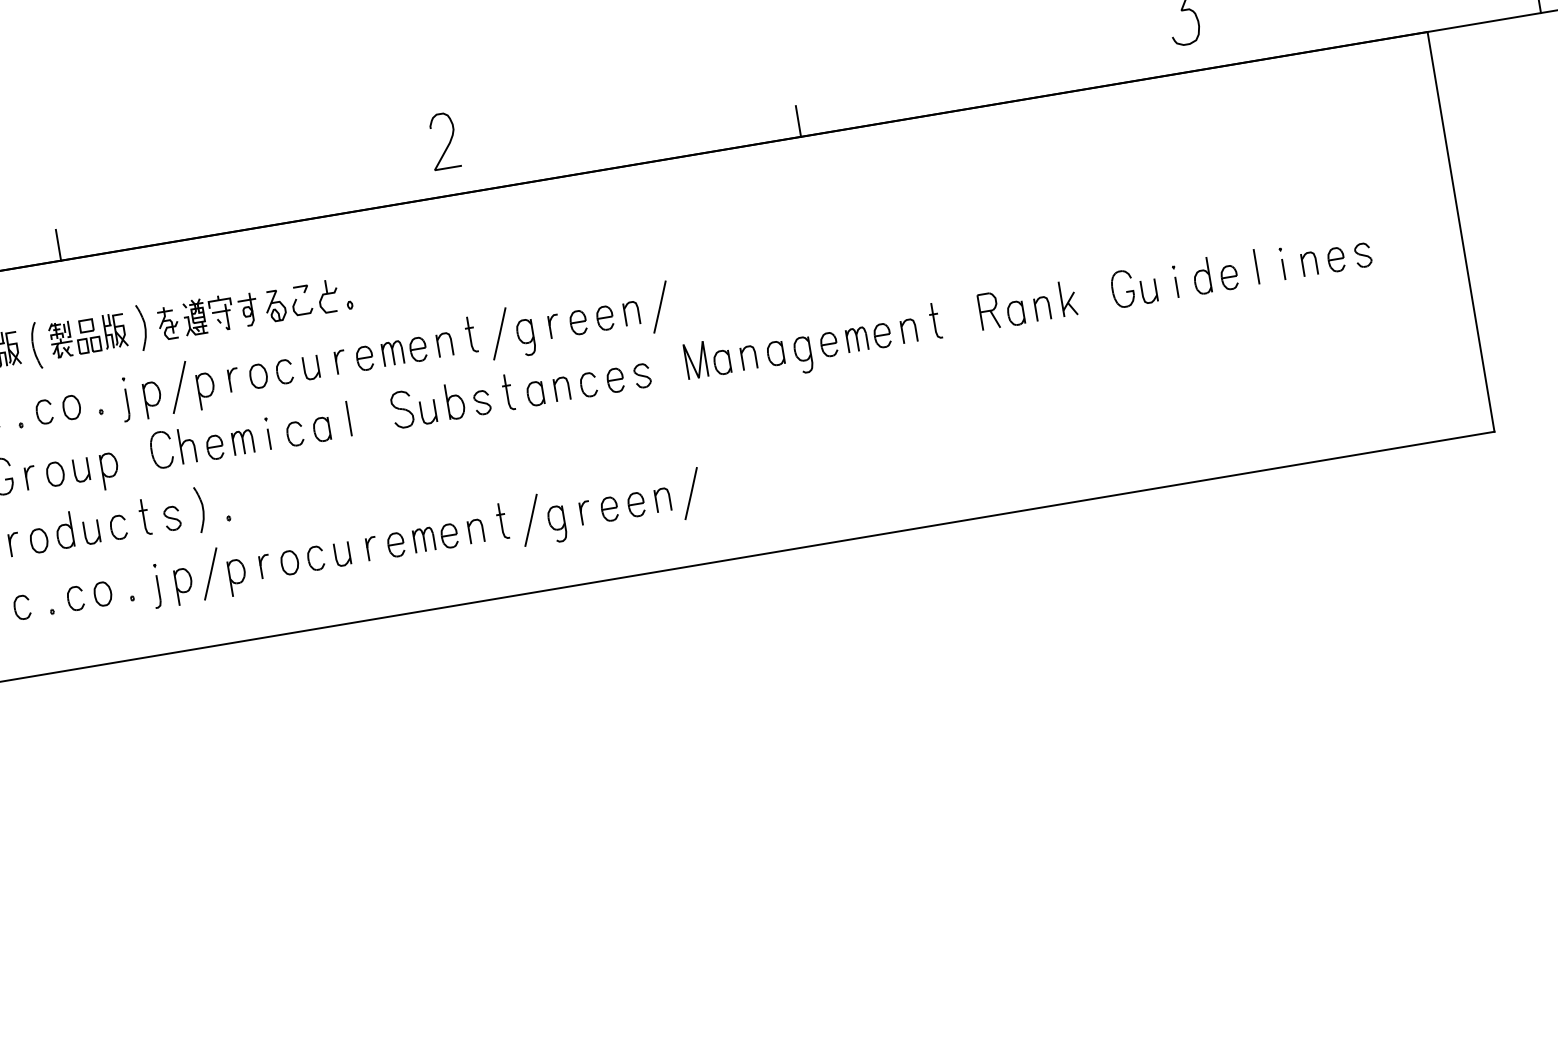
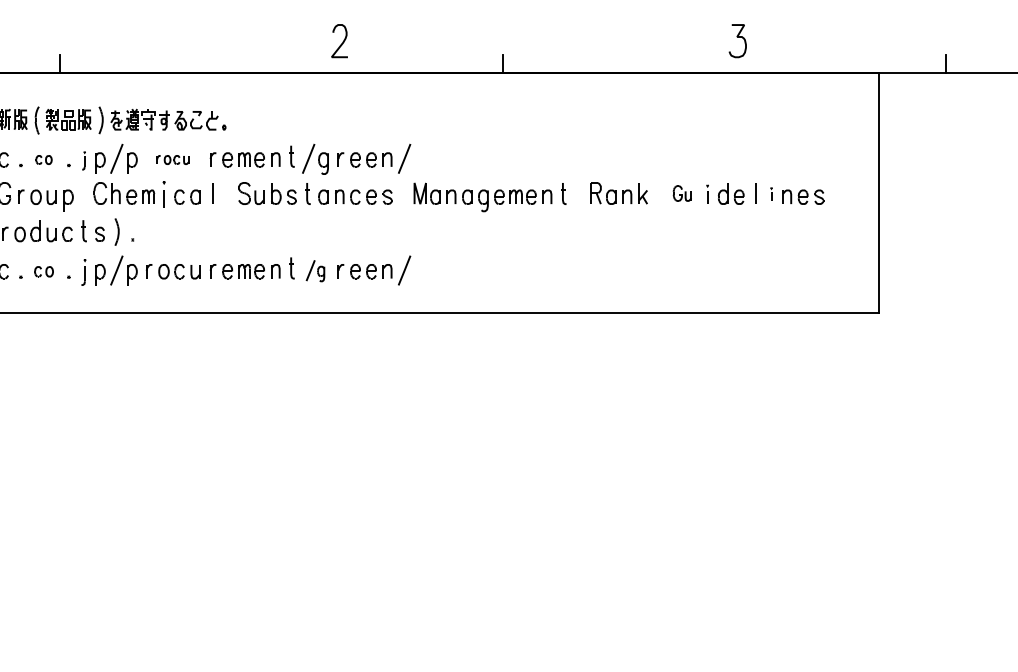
curve: (447, 144) -> (341, 43), moved
part: (1282, 262) -> (771, 193), size x0.7
part: (1133, 287) -> (682, 193), size x0.7
part: (272, 372) -> (172, 159), size x0.6
part: (124, 399) -> (83, 160), size x0.7
part: (57, 409) -> (43, 159), size x0.6
part: (267, 432) -> (163, 193), size x1.4
part: (542, 518) -> (315, 270), size x0.7
part: (88, 596) -> (43, 271), size x0.7

